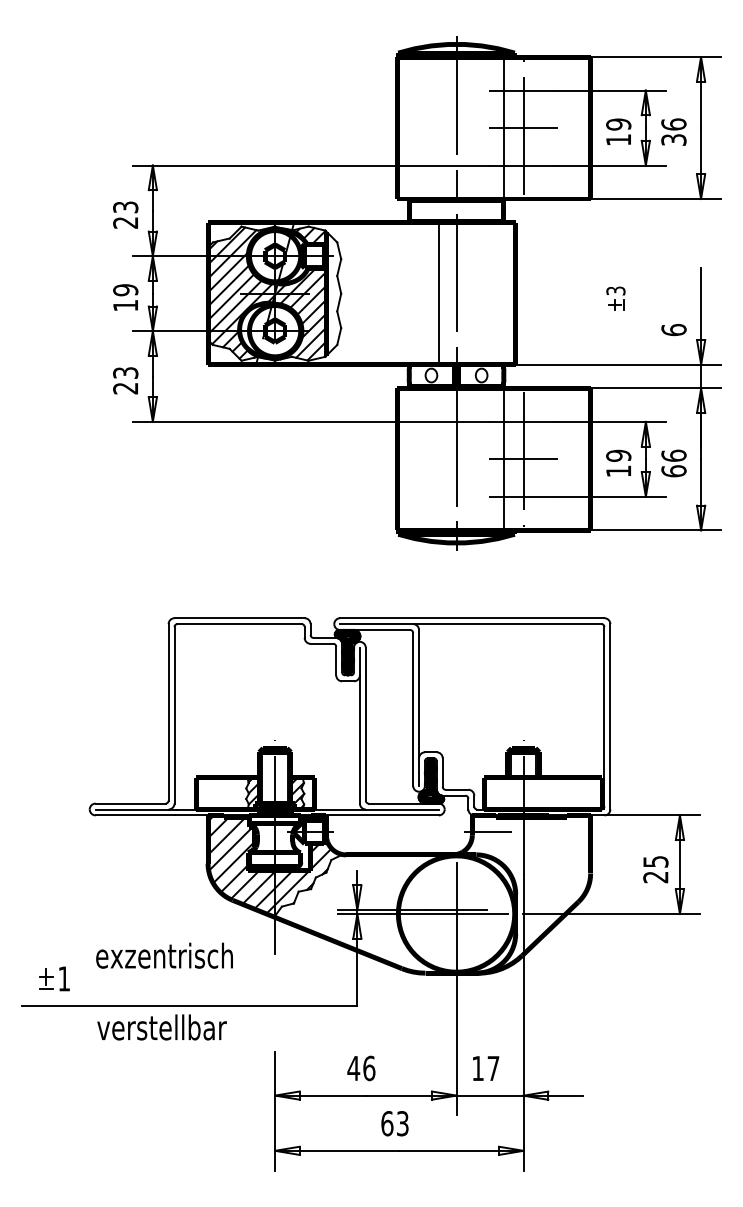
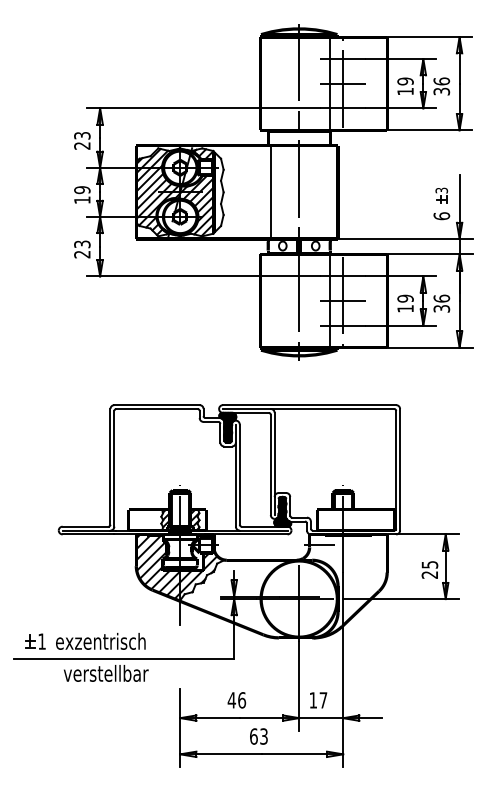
line: (438, 292) -> (270, 191), moved
part: (615, 298) -> (441, 195), moved
text: (673, 470) -> (441, 308), 66 -> 36
text: (164, 954) -> (100, 640), moved

